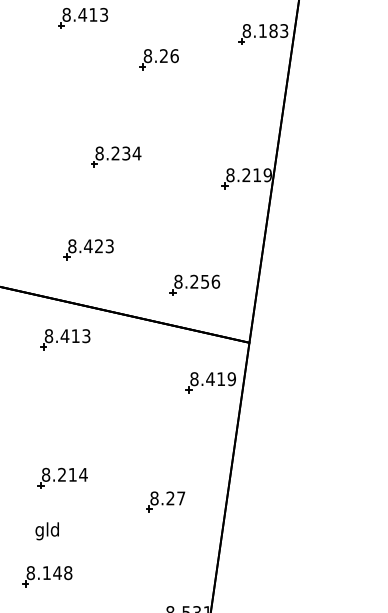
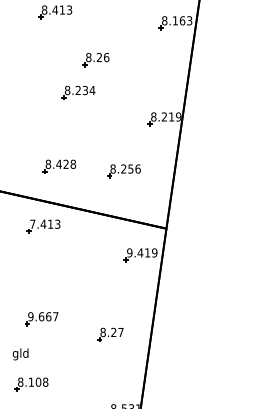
text: (273, 30) -> (182, 20), 8.183 -> 8.163
part: (158, 59) -> (95, 59), moved
part: (116, 156) -> (78, 92), moved
text: (110, 245) -> (73, 163), 8.423 -> 8.428
part: (194, 285) -> (123, 171), moved
text: (48, 334) -> (32, 223), 8.413 -> 7.413
text: (194, 378) -> (129, 252), 8.419 -> 9.419
text: (65, 474) -> (43, 316), 8.214 -> 9.667
text: (47, 531) -> (20, 354), moved
text: (57, 571) -> (38, 381), 8.148 -> 8.108

